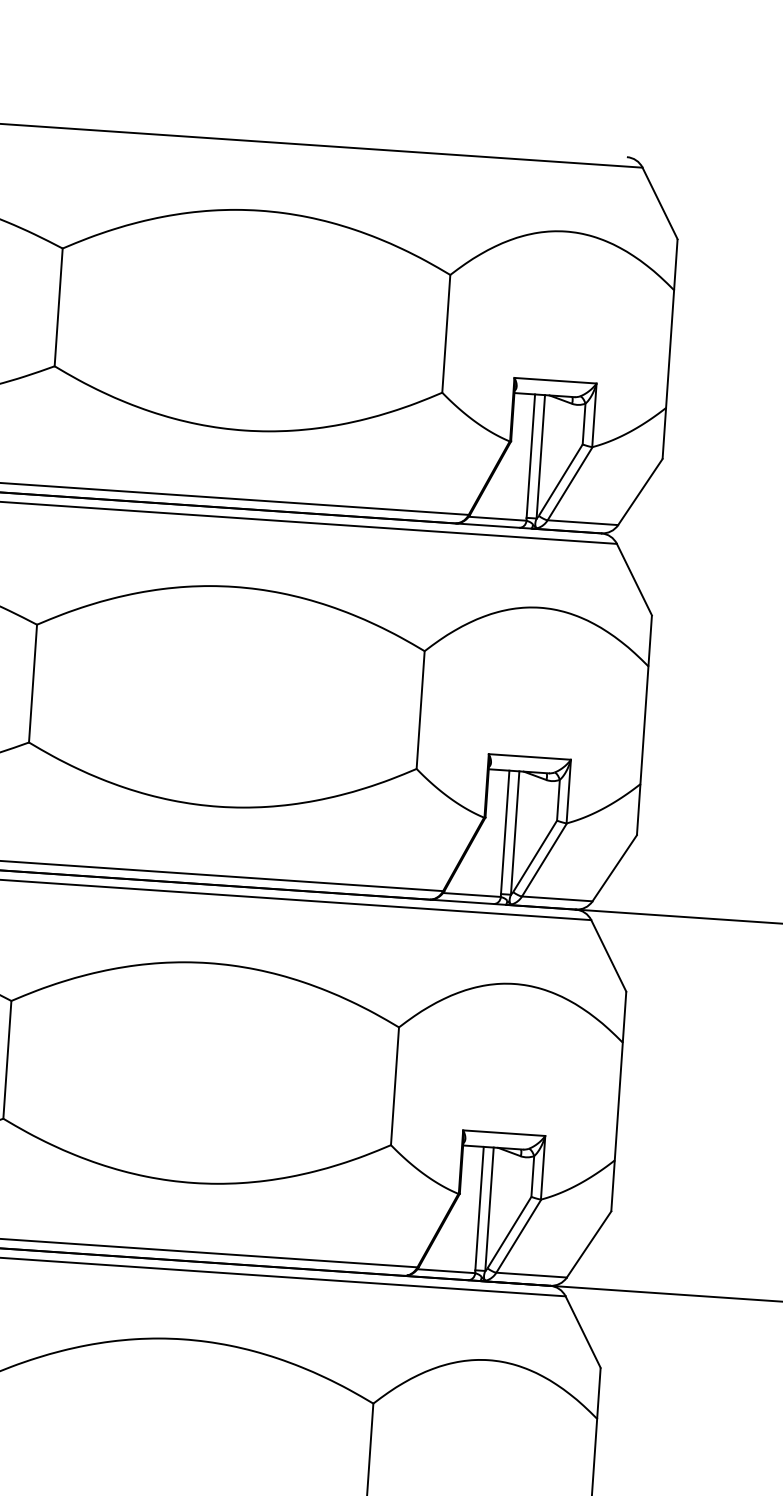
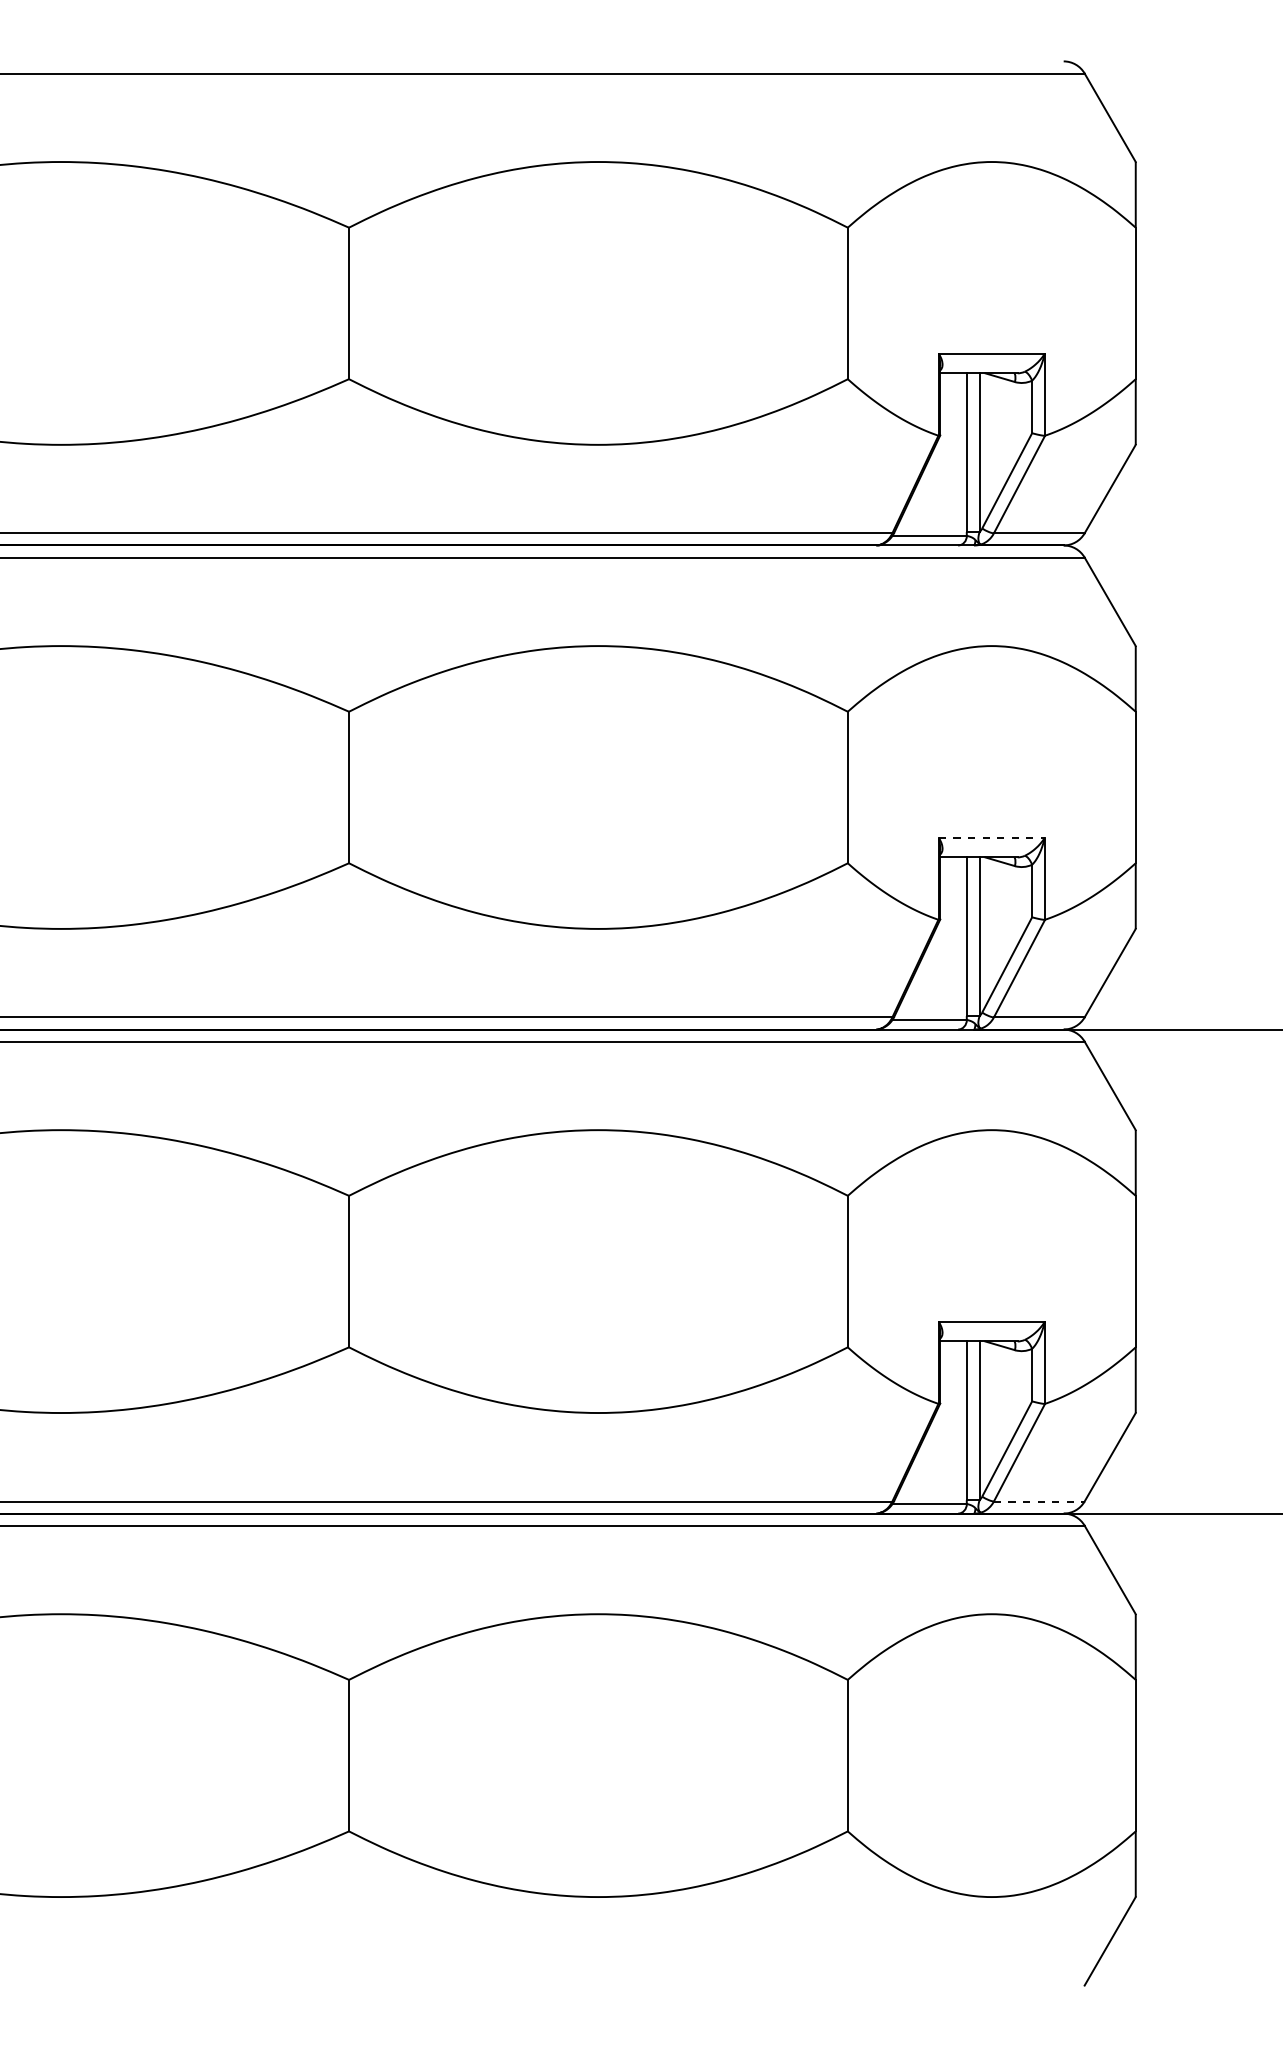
line: (529, 757) -> (991, 838), solid -> dashed
line: (531, 1275) -> (1039, 1501), solid -> dashed

